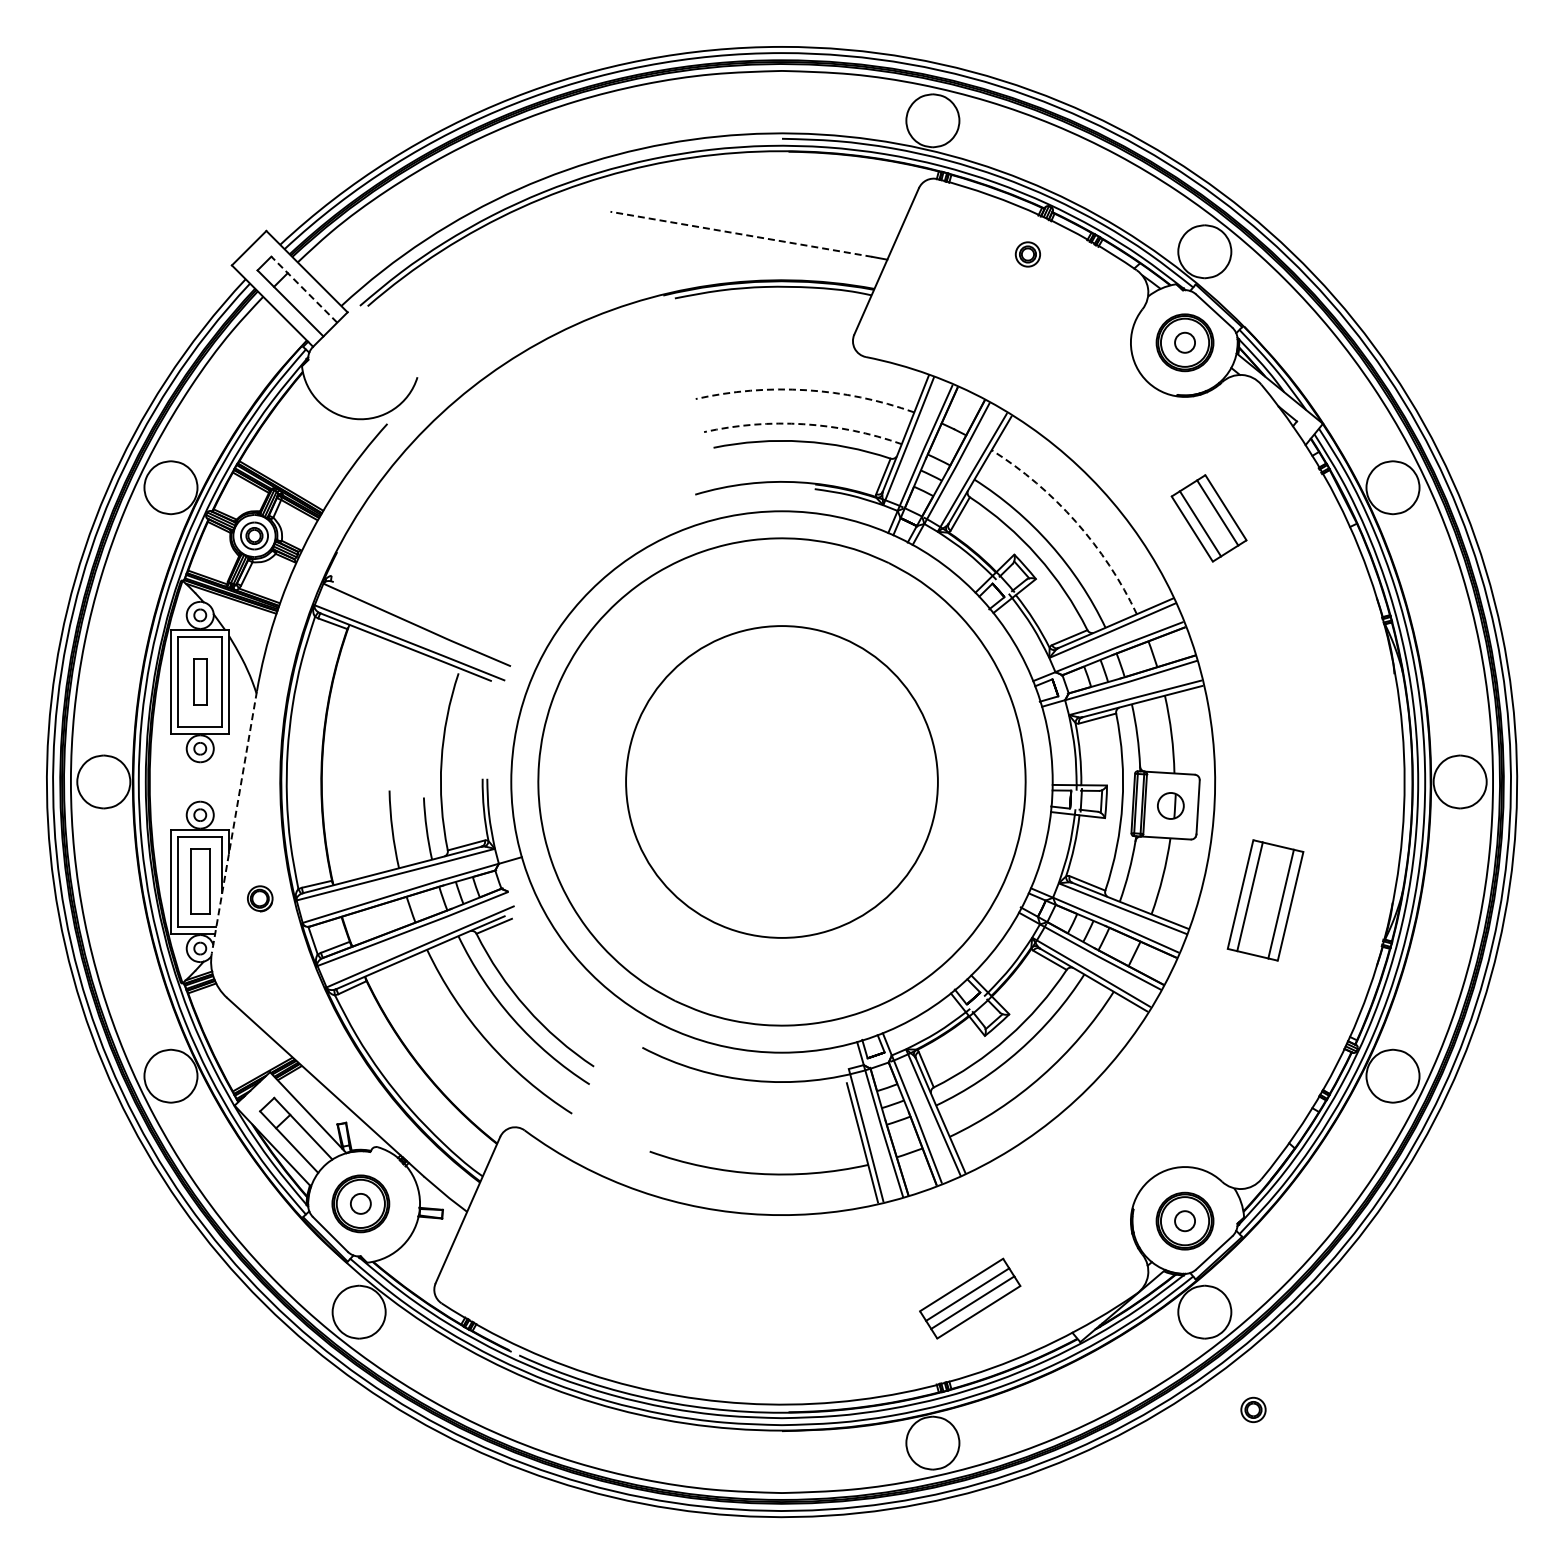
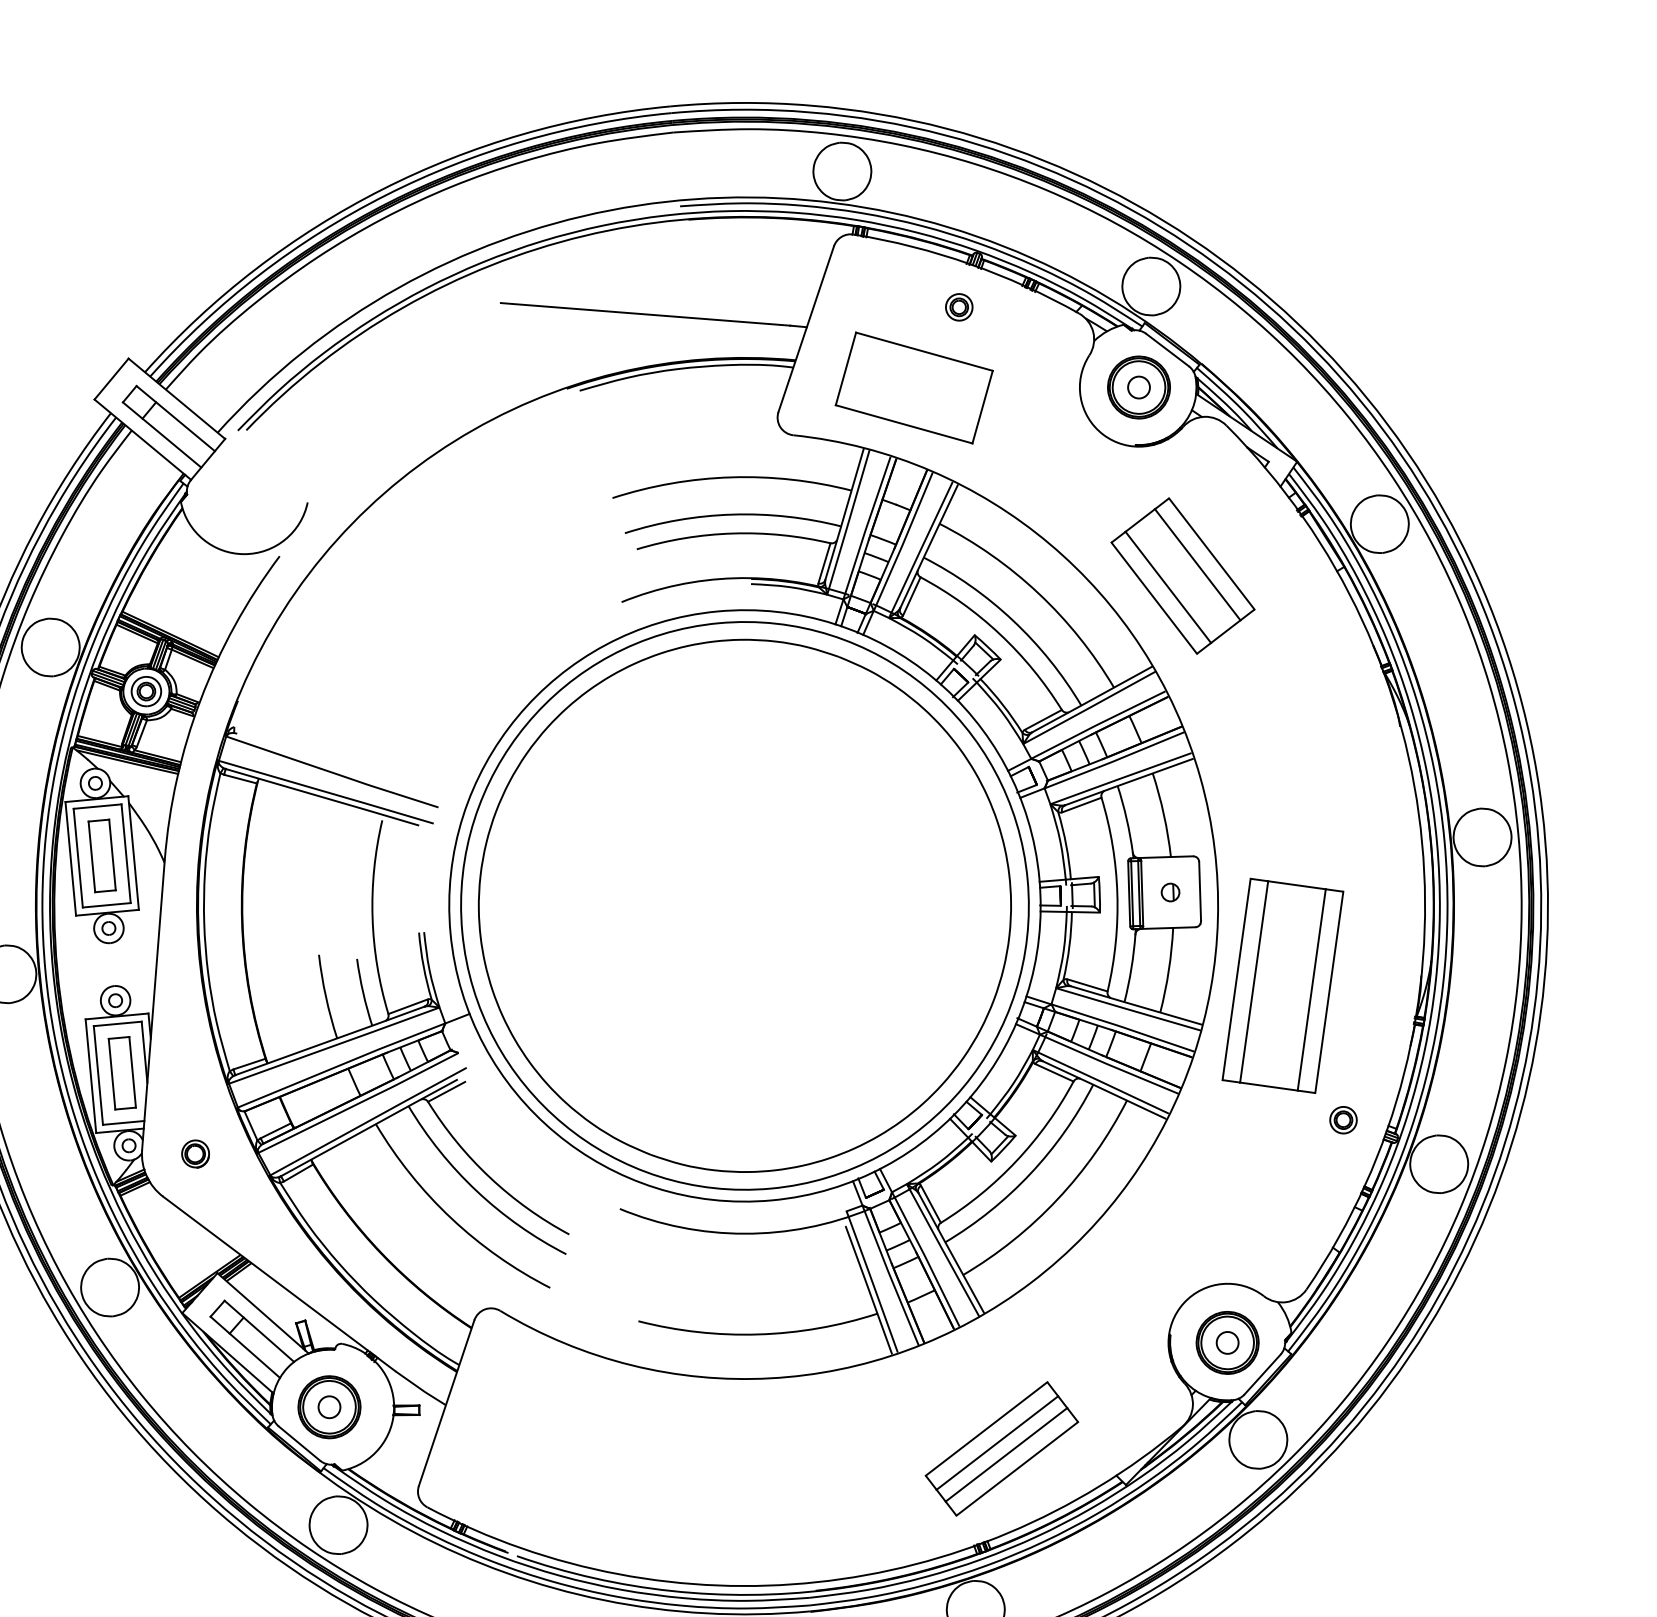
line: (741, 234) -> (645, 314), dashed -> solid
line: (304, 289) -> (175, 418), dashed -> solid
part: (980, 323) -> (914, 387), added
arc: (805, 390) -> (731, 477), dashed -> solid
arc: (803, 424) -> (732, 514), dashed -> solid
part: (1208, 518) -> (1182, 576), size x1.67
arc: (1075, 521) -> (1037, 592), dashed -> solid
part: (200, 682) -> (102, 856), size x1.43
circle: (781, 781) -> (744, 905), size x1.67
part: (1171, 805) -> (1170, 892), size x0.62
line: (234, 822) -> (153, 1005), dashed -> solid
part: (260, 898) -> (195, 1153), moved
part: (1265, 900) -> (1282, 986), size x1.67
part: (969, 1298) -> (1001, 1448), size x1.43
part: (1253, 1409) -> (1343, 1119), moved

